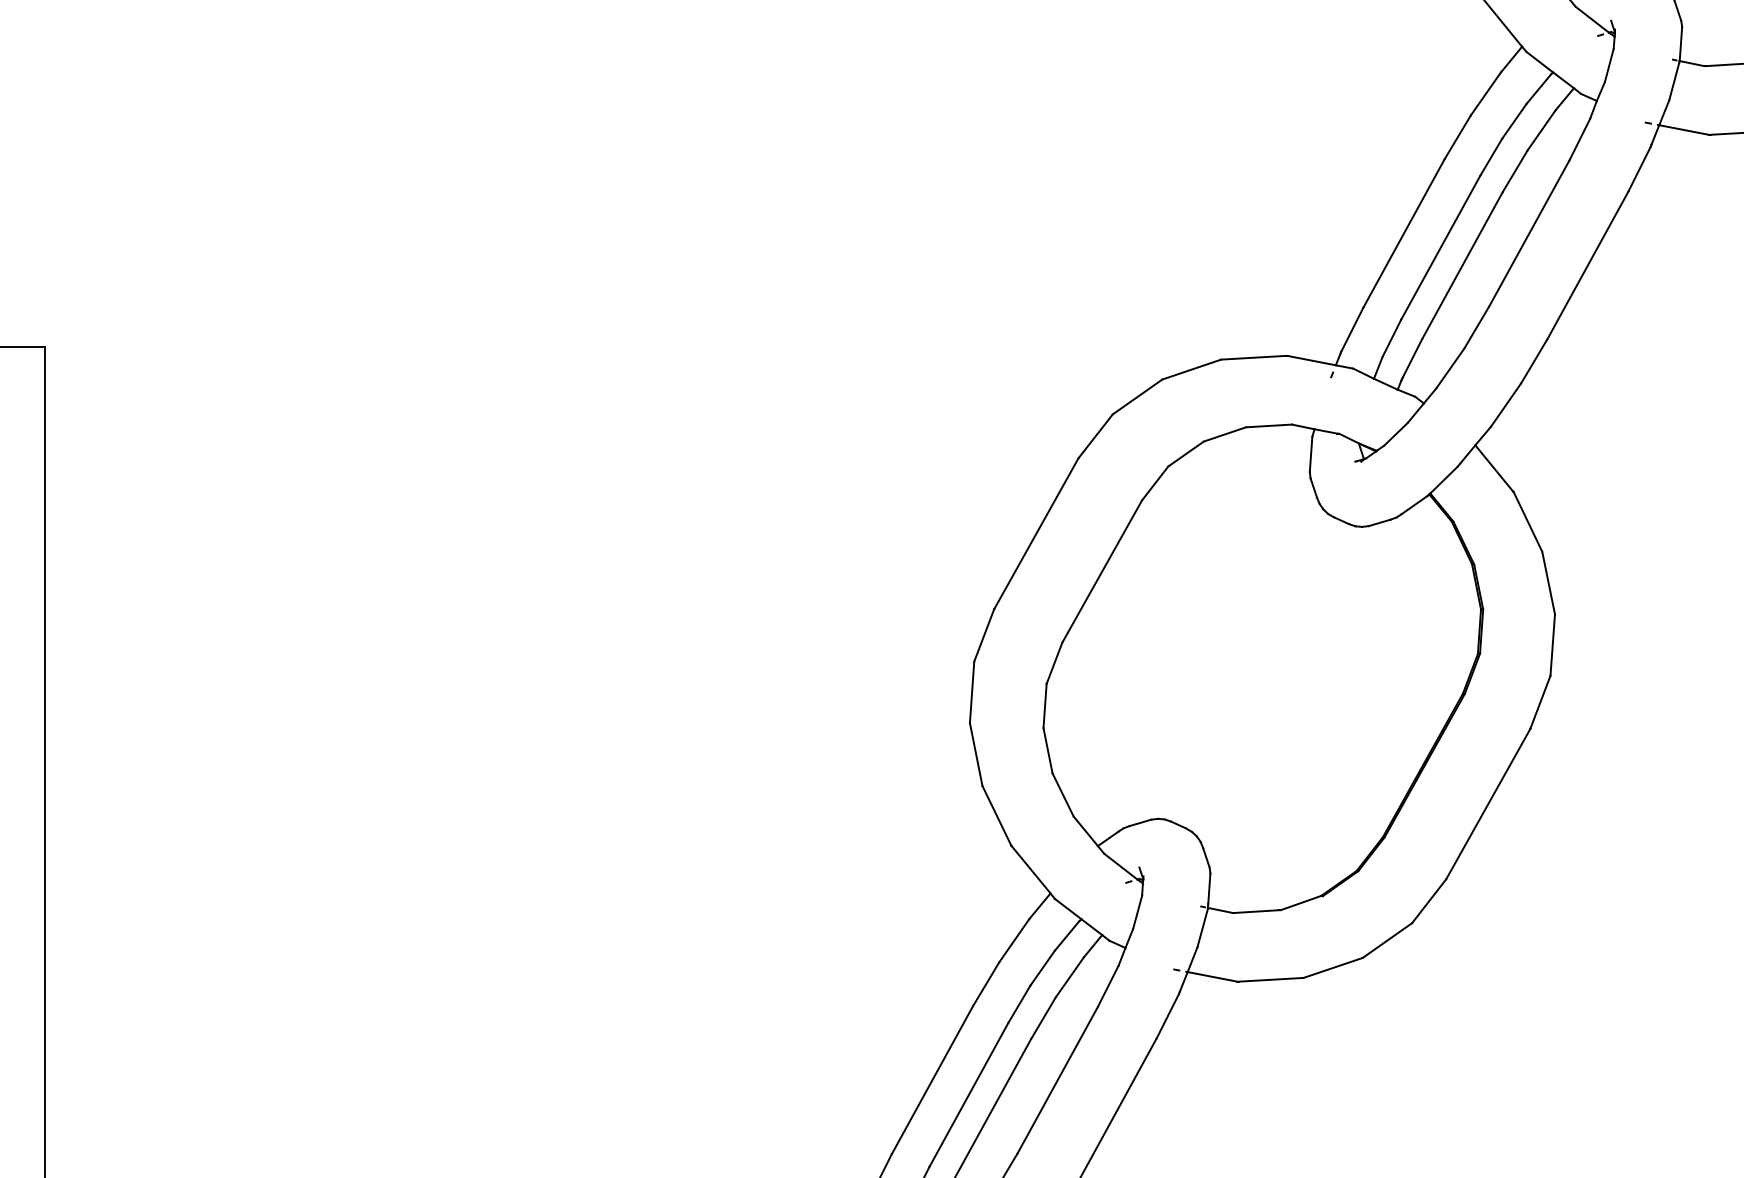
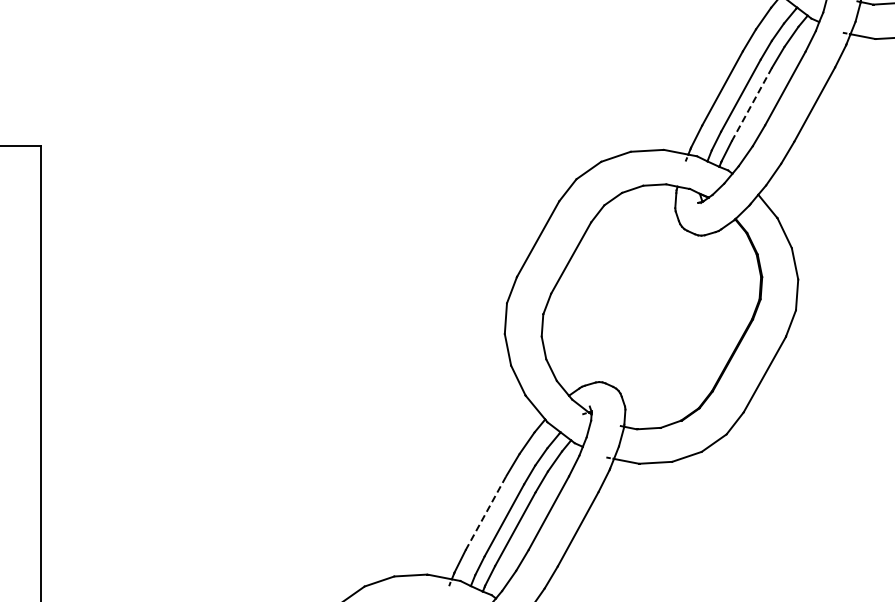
line: (1461, 265) -> (751, 104), solid -> dashed
line: (933, 1078) -> (486, 512), solid -> dashed

